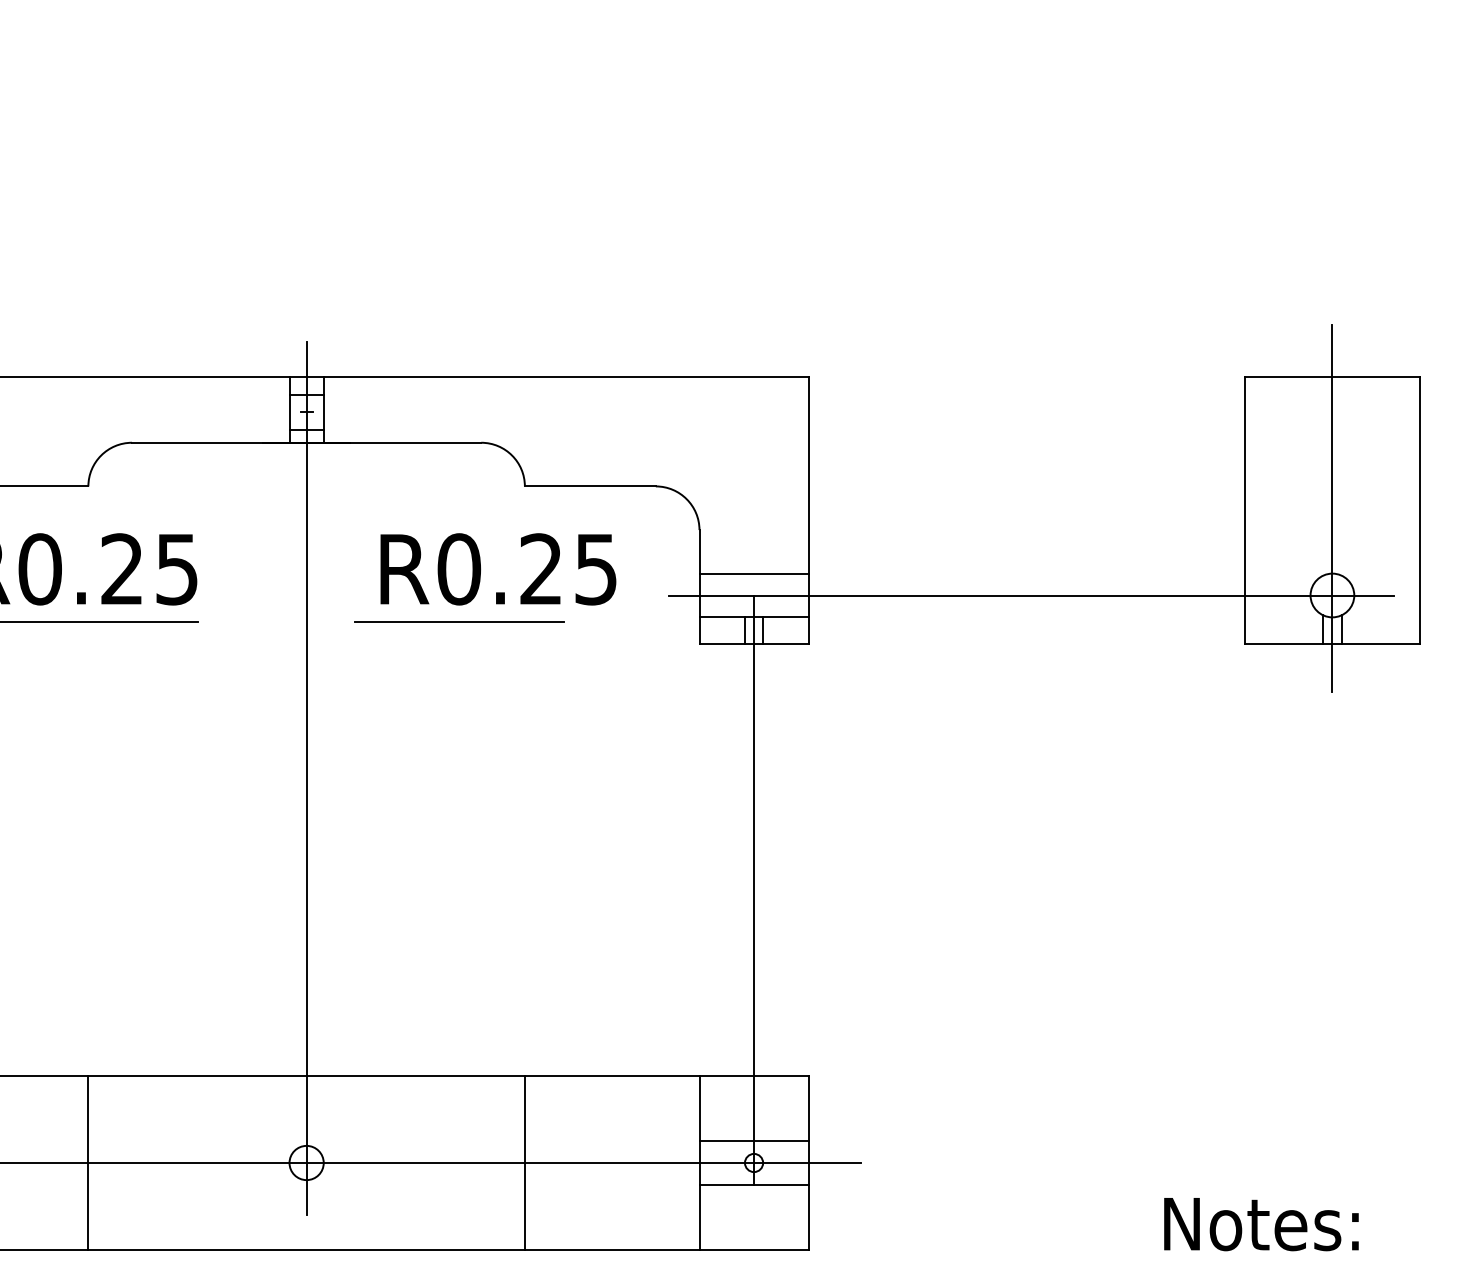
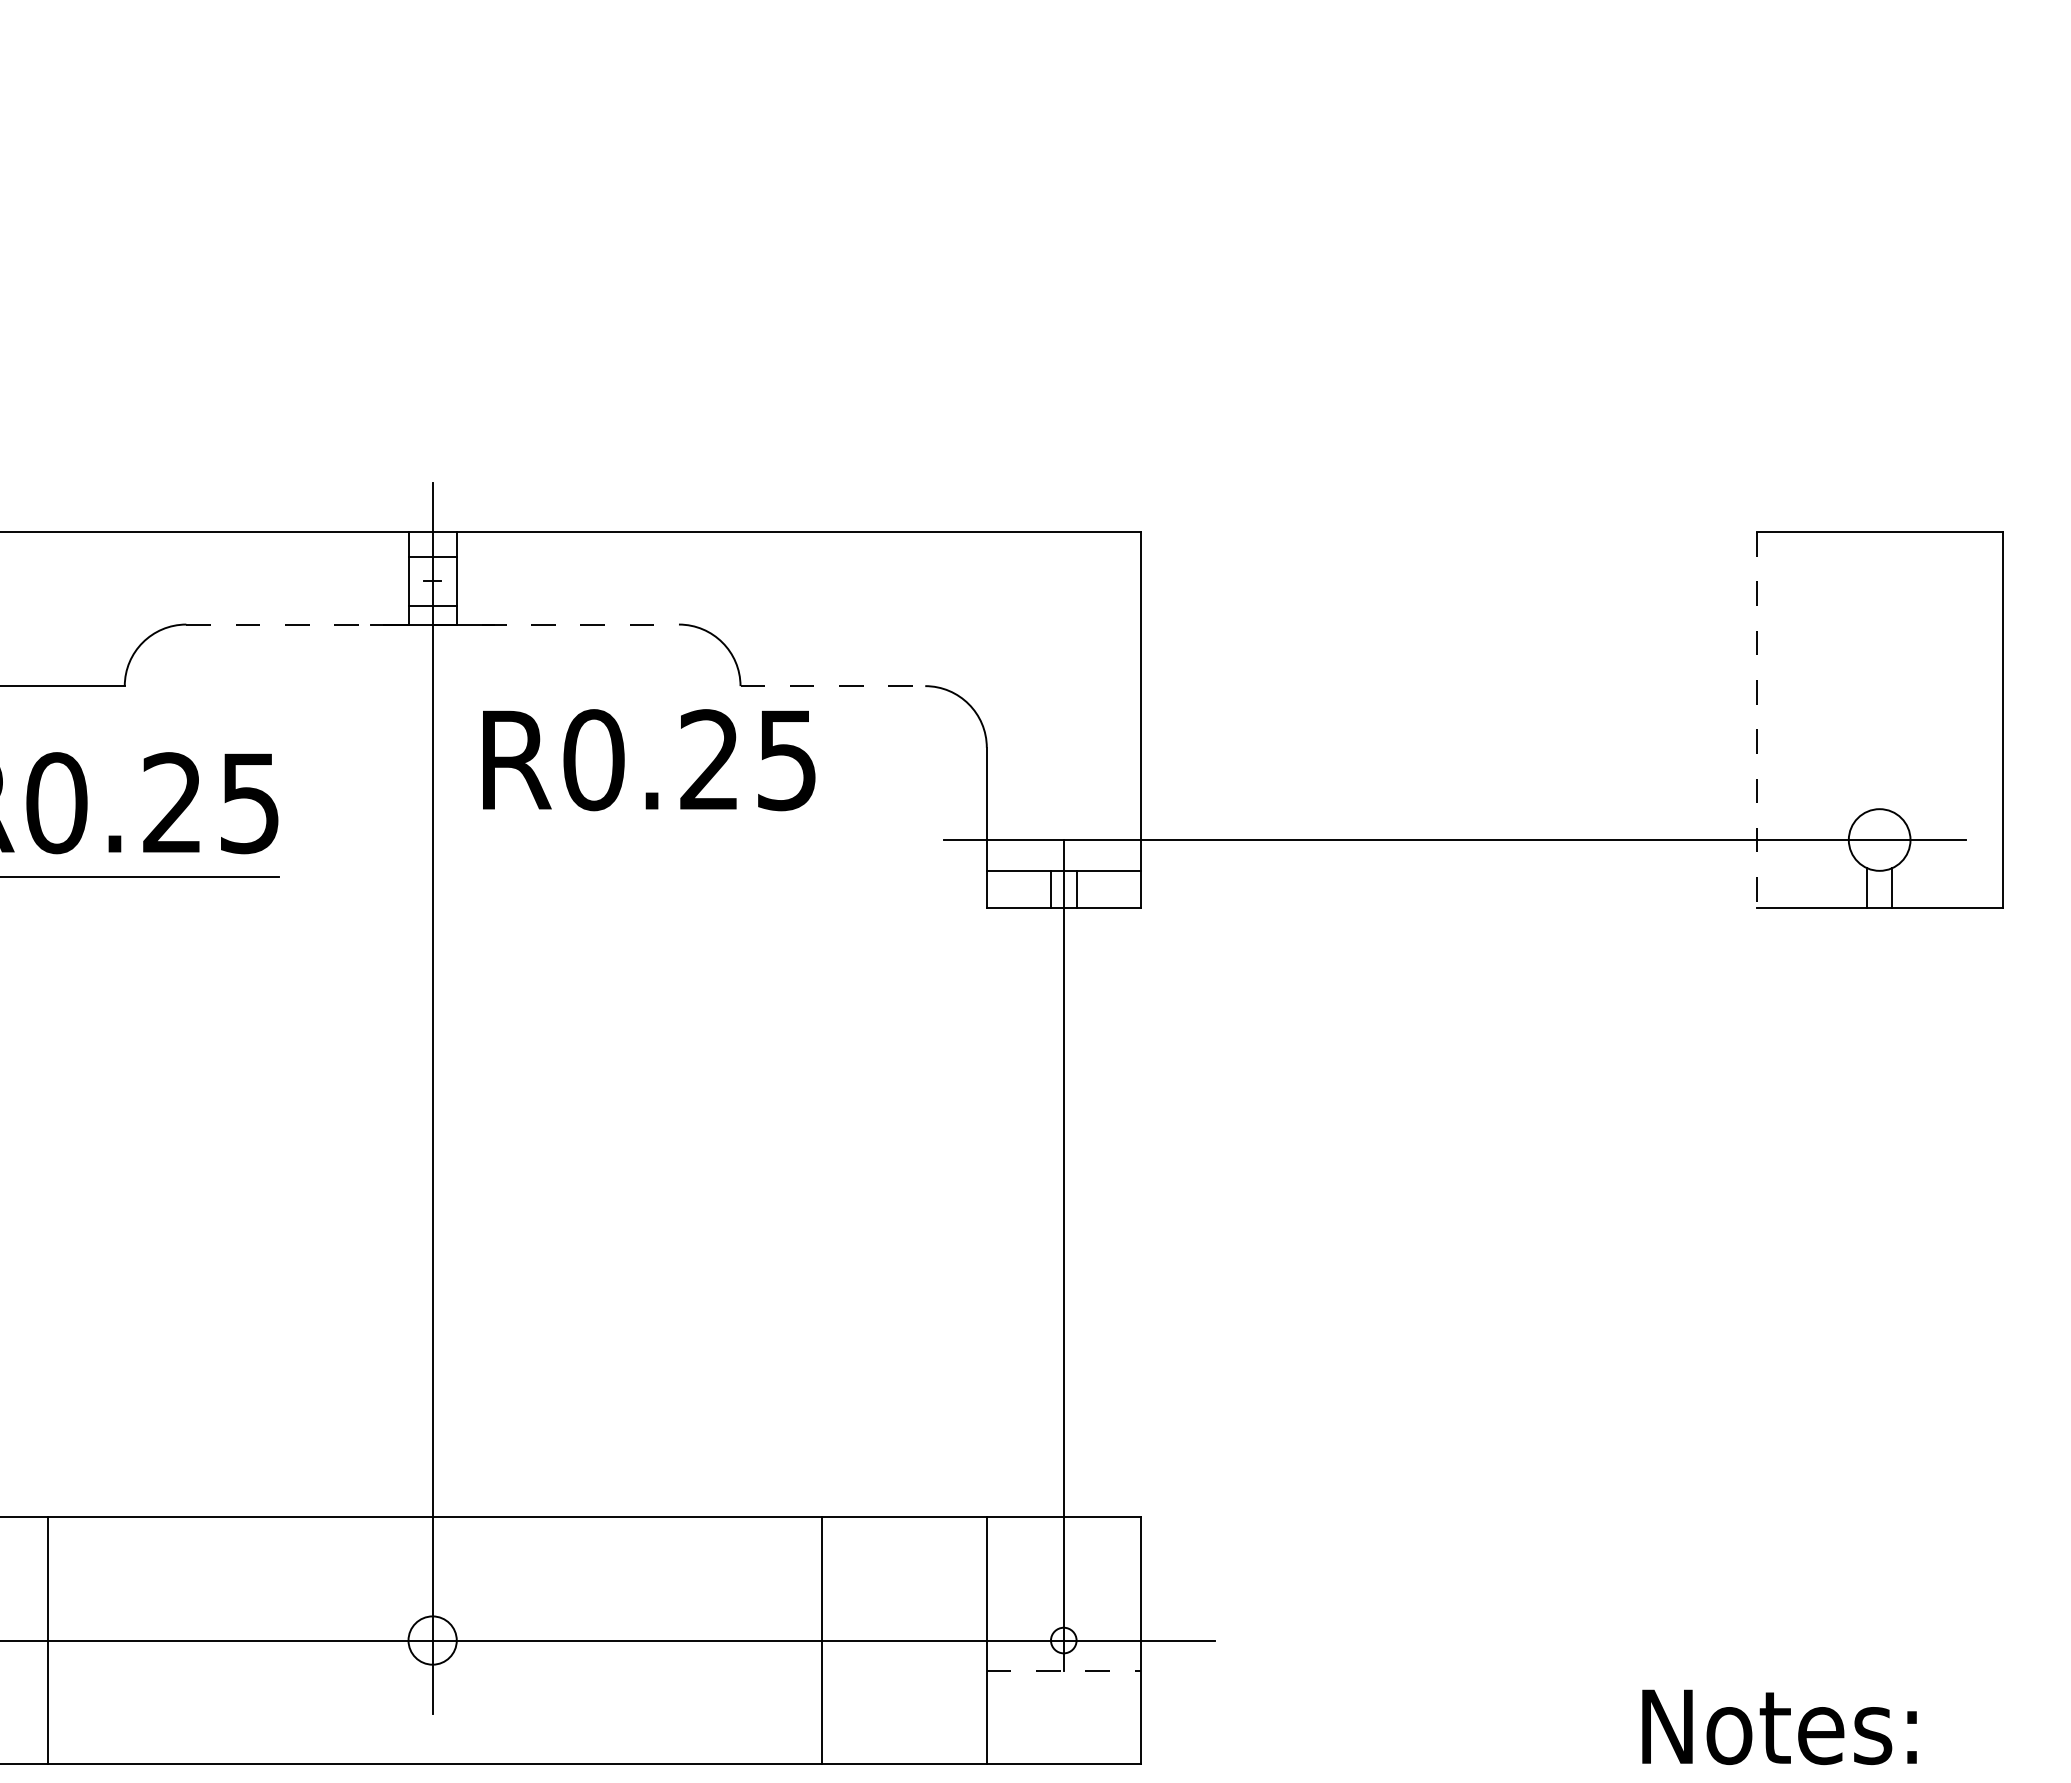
line: (307, 442) -> (433, 624), solid -> dashed
line: (590, 486) -> (833, 686), solid -> dashed
line: (1332, 507) -> (1879, 716), removed
line: (1245, 510) -> (1756, 720), solid -> dashed
text: (498, 569) -> (649, 760), moved
line: (753, 573) -> (1063, 809), removed
line: (458, 622) -> (647, 877), removed
line: (753, 1140) -> (1063, 1609), removed
line: (88, 1162) -> (47, 1640), moved
line: (524, 1162) -> (821, 1640), moved
line: (753, 1184) -> (1063, 1671), solid -> dashed

